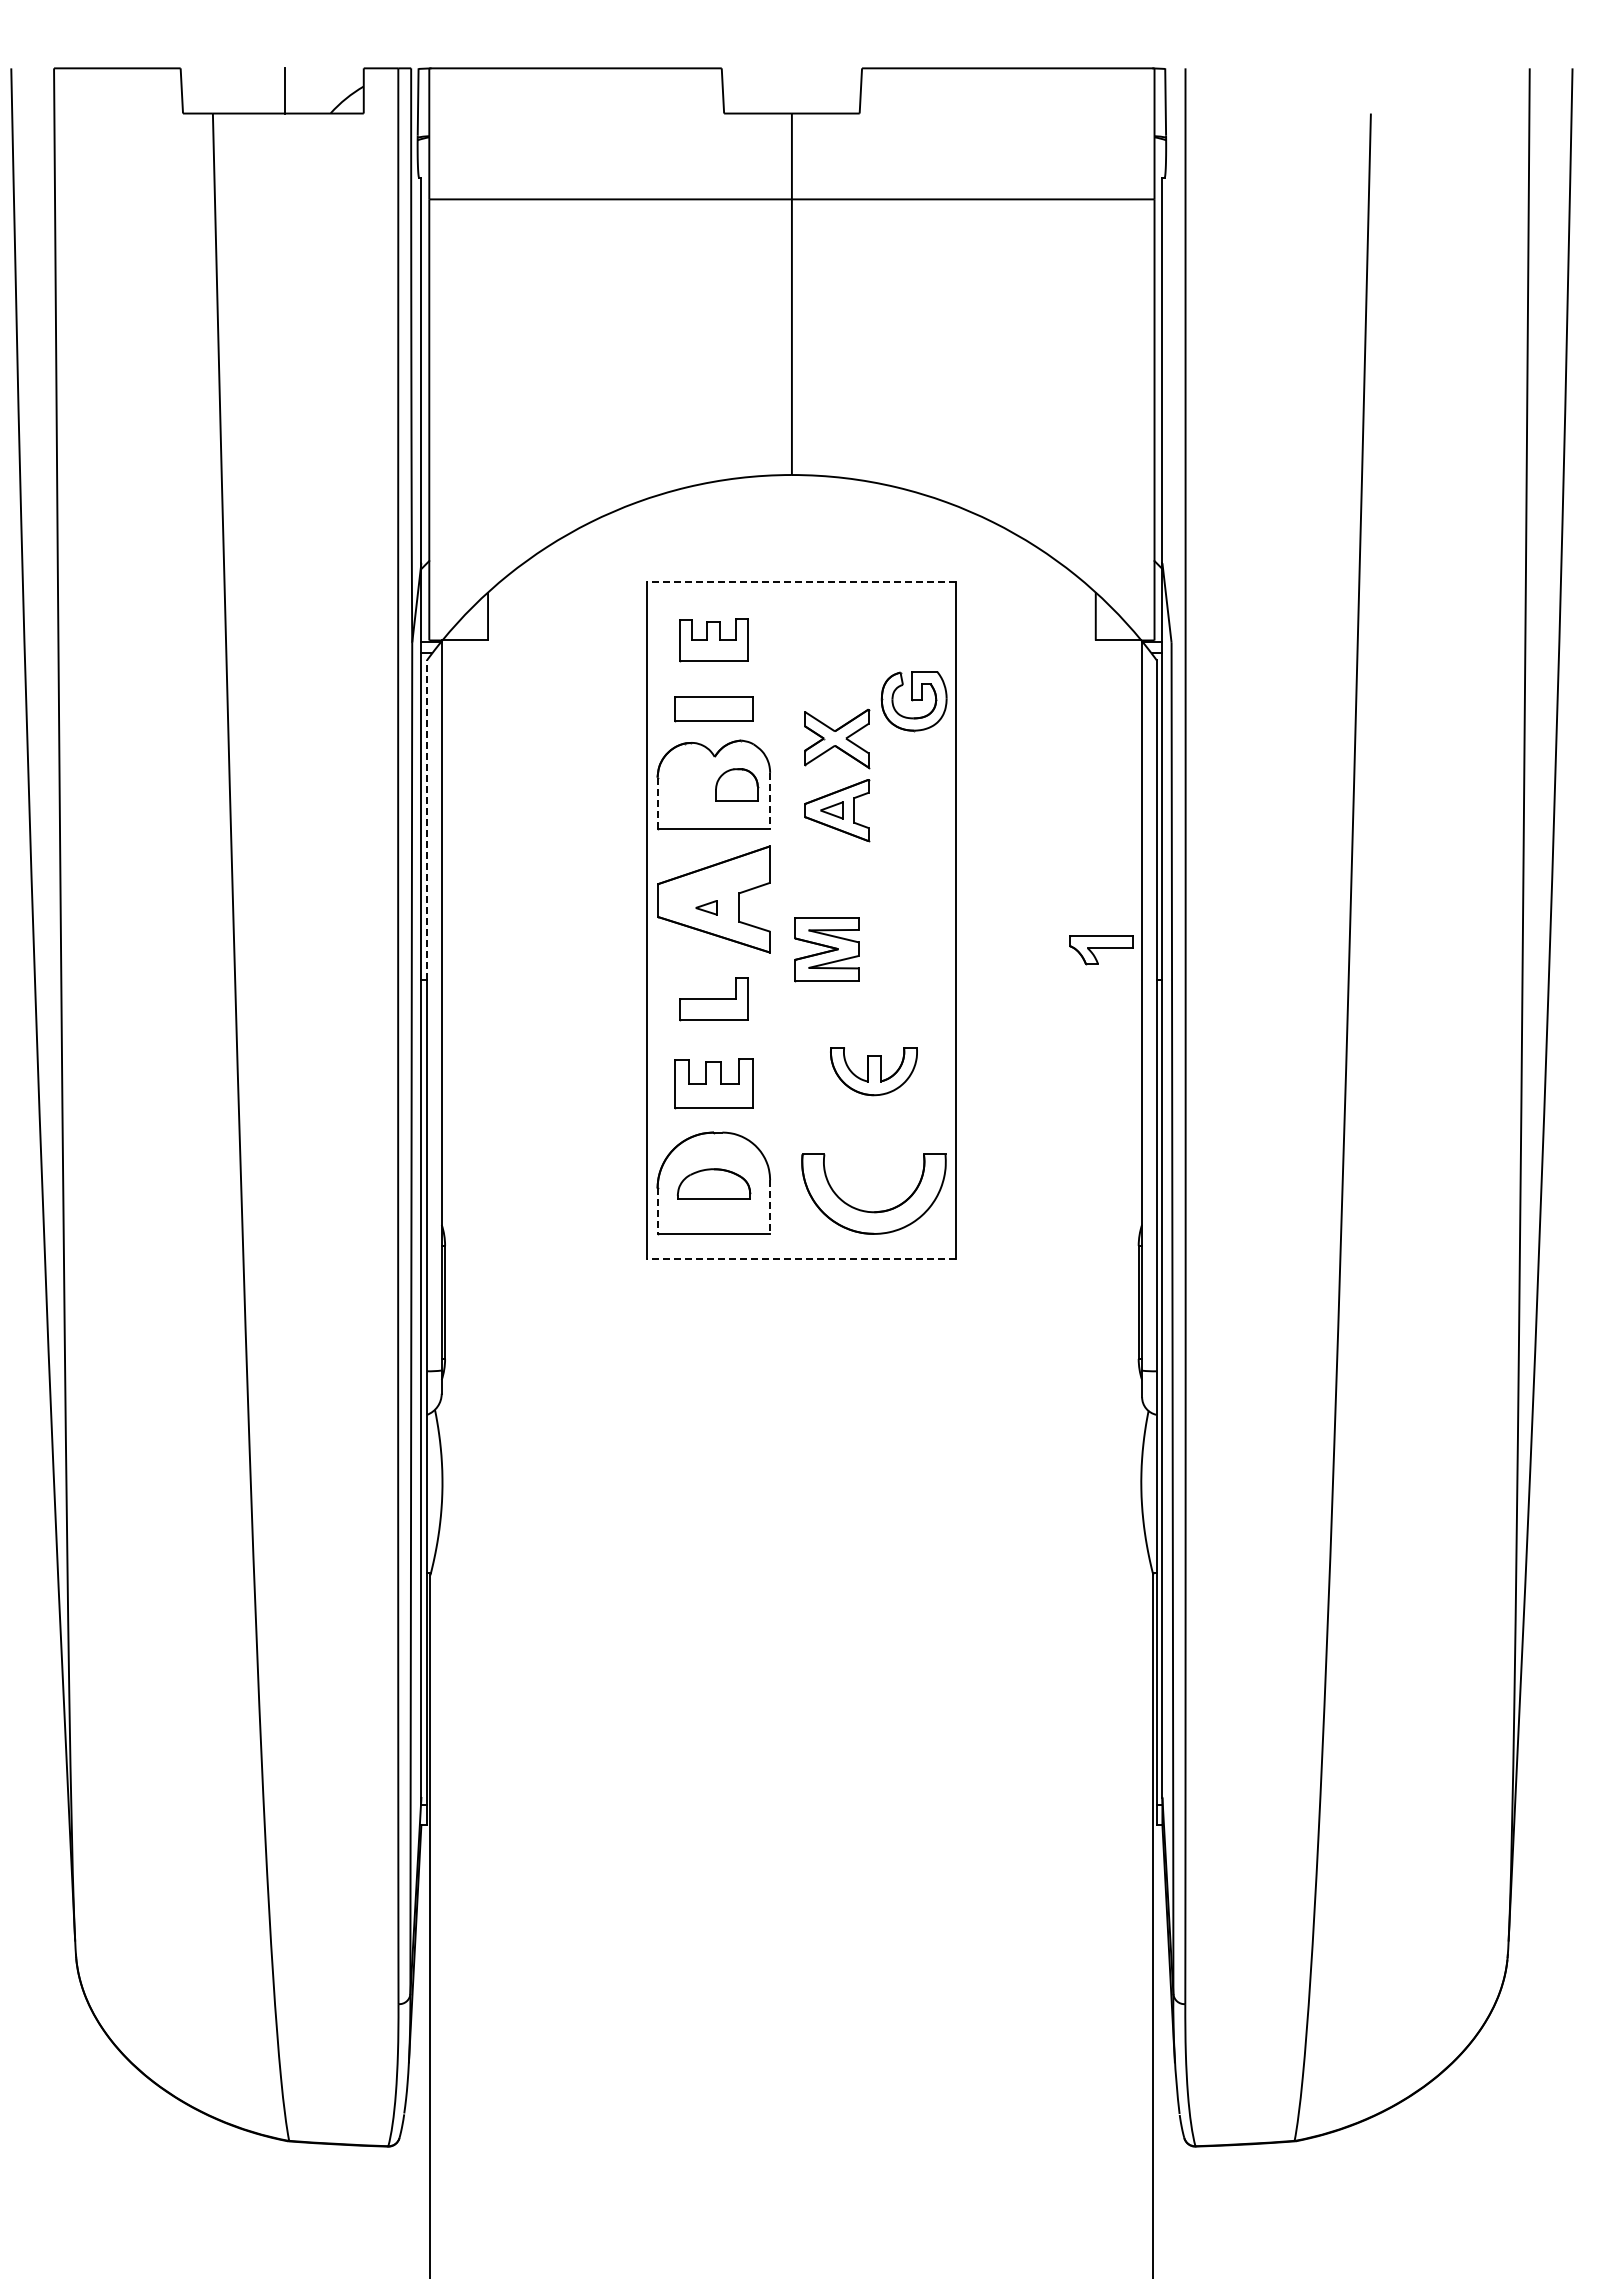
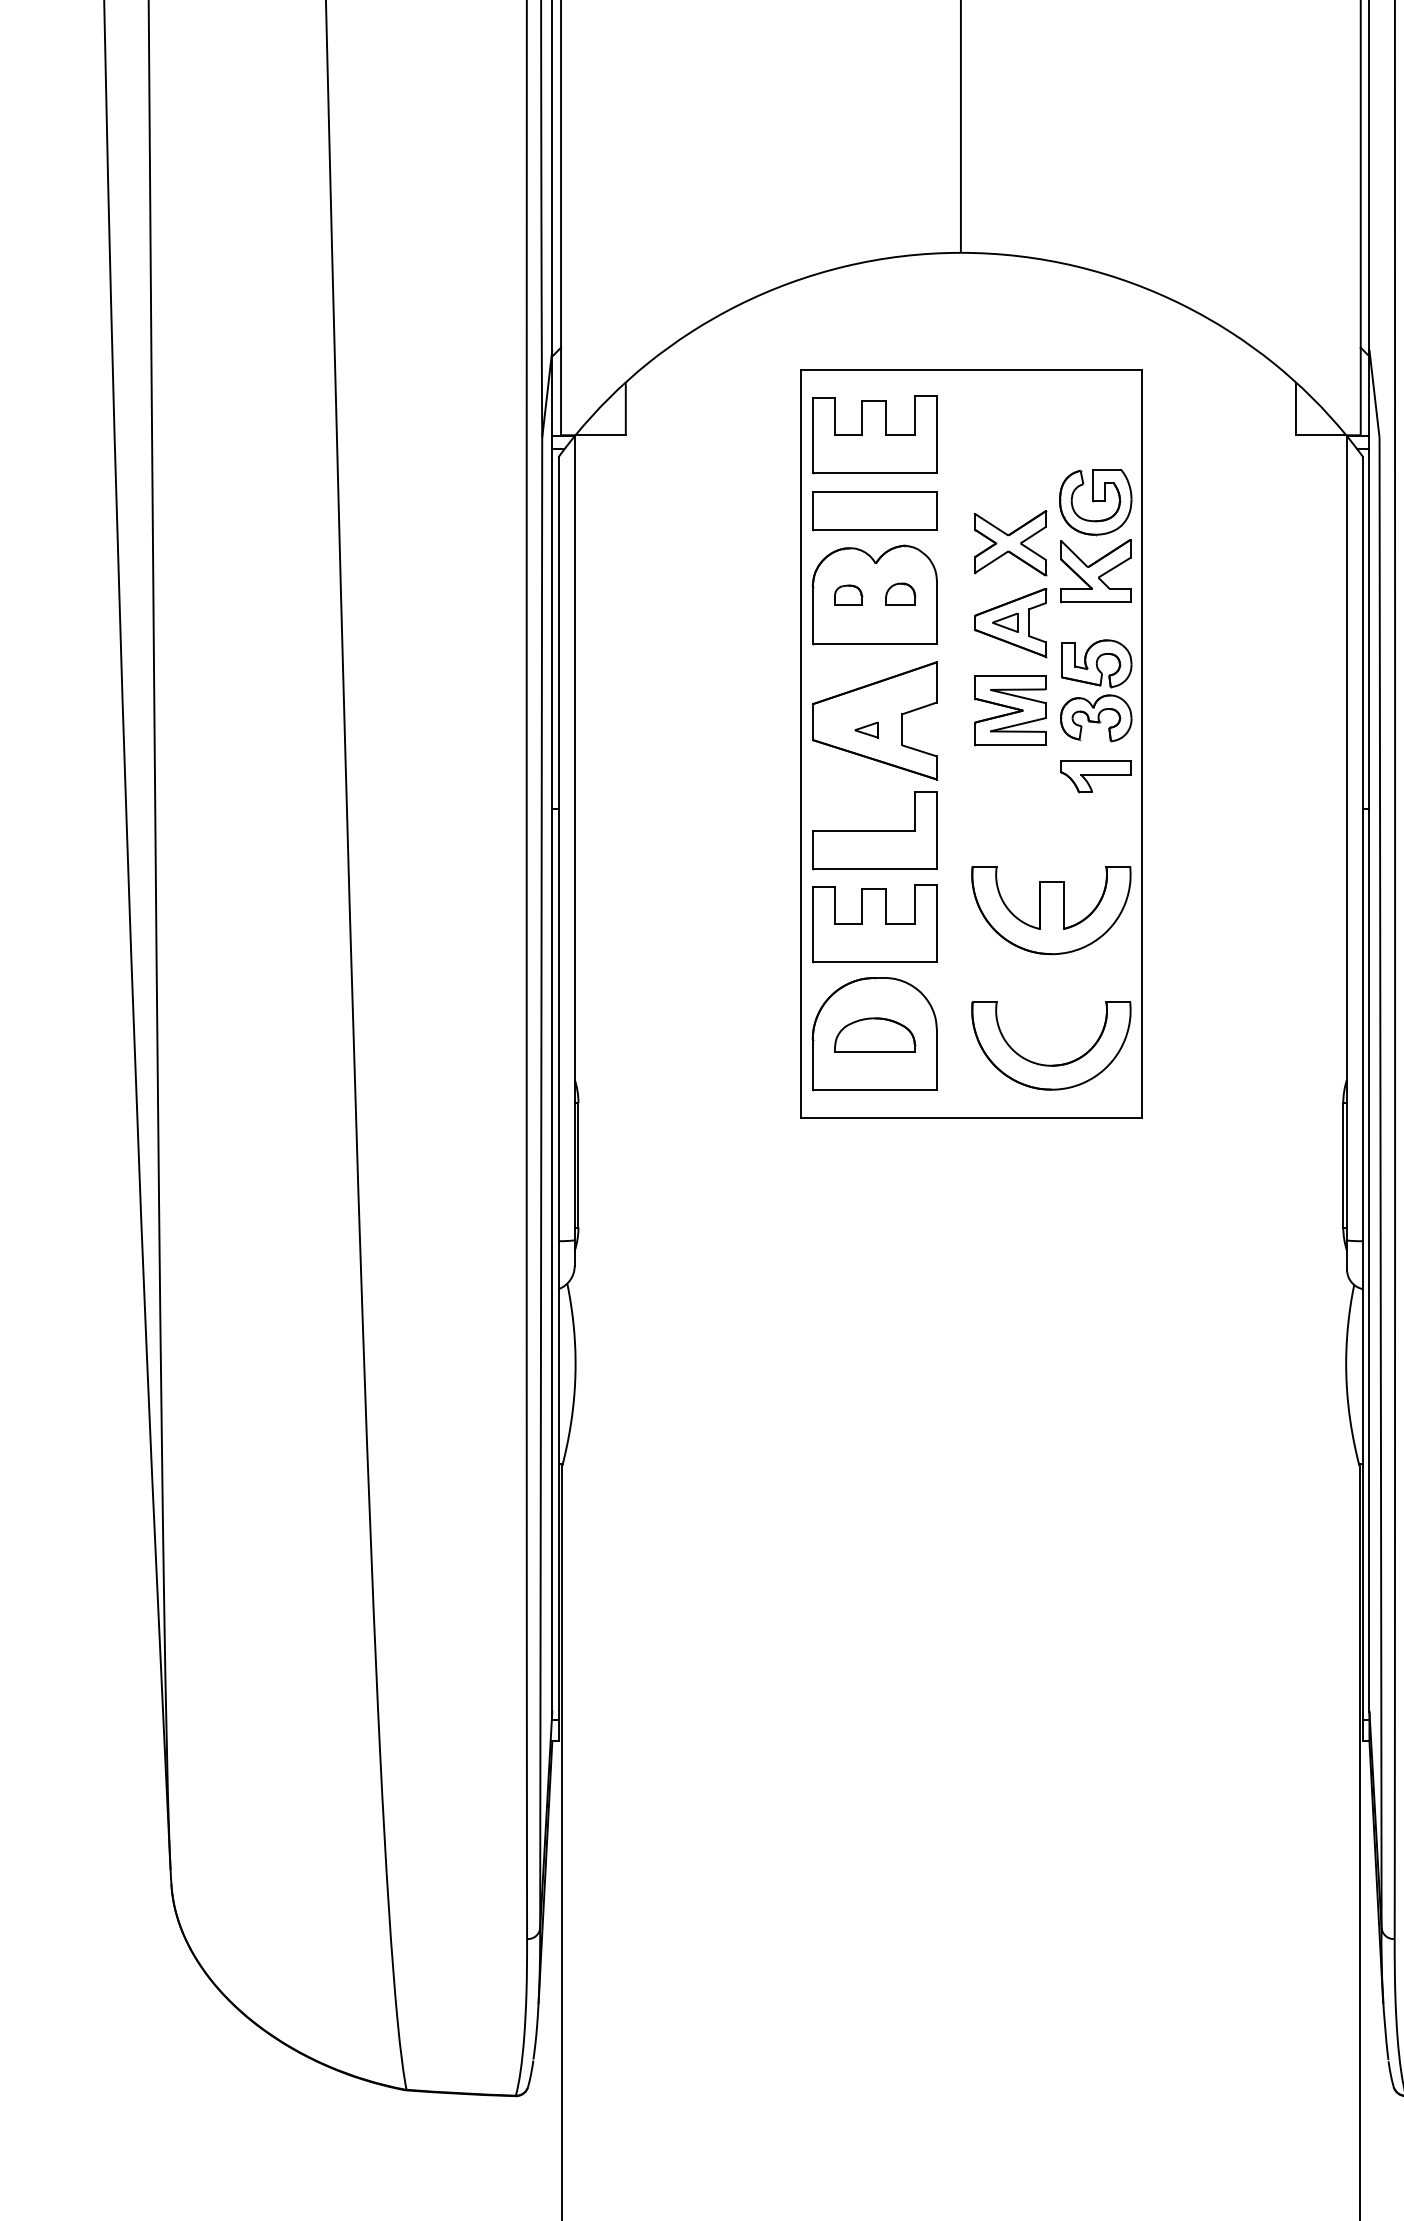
line: (800, 581) -> (970, 370), dashed -> solid
part: (713, 640) -> (874, 435), size x1.67
part: (713, 709) -> (874, 511), size x1.43
part: (914, 763) -> (1096, 570), added
part: (737, 784) -> (900, 594), size x0.62
part: (689, 785) -> (847, 595), added
line: (770, 801) -> (937, 612), dashed -> solid
line: (657, 803) -> (812, 615), dashed -> solid
line: (427, 820) -> (559, 633), dashed -> solid
part: (914, 871) -> (1096, 690), added
part: (826, 949) -> (1010, 711), moved
part: (1101, 950) -> (1096, 777), moved
part: (713, 999) -> (874, 831), size x1.67
part: (873, 1071) -> (1050, 910), size x1.67
part: (713, 1083) -> (874, 923), size x1.43
line: (770, 1207) -> (937, 1060), dashed -> solid
line: (657, 1211) -> (812, 1064), dashed -> solid
line: (800, 1259) -> (970, 1117), dashed -> solid

